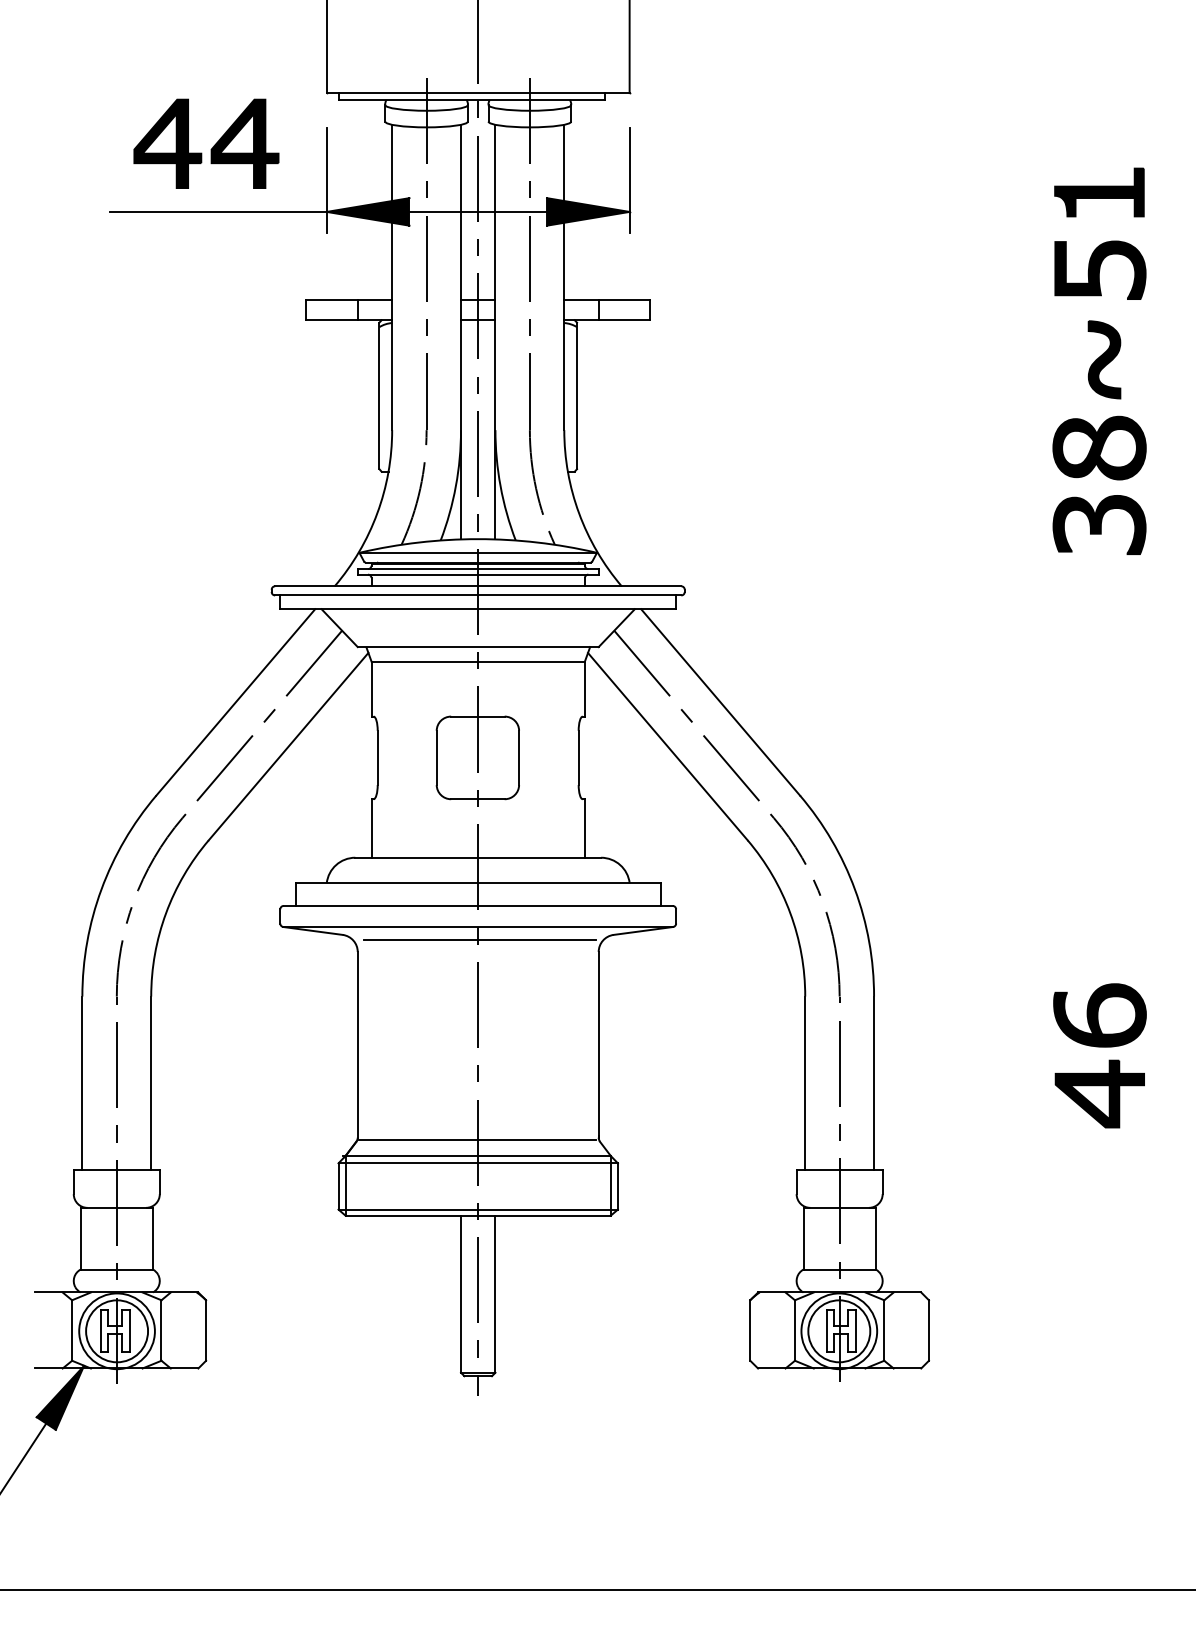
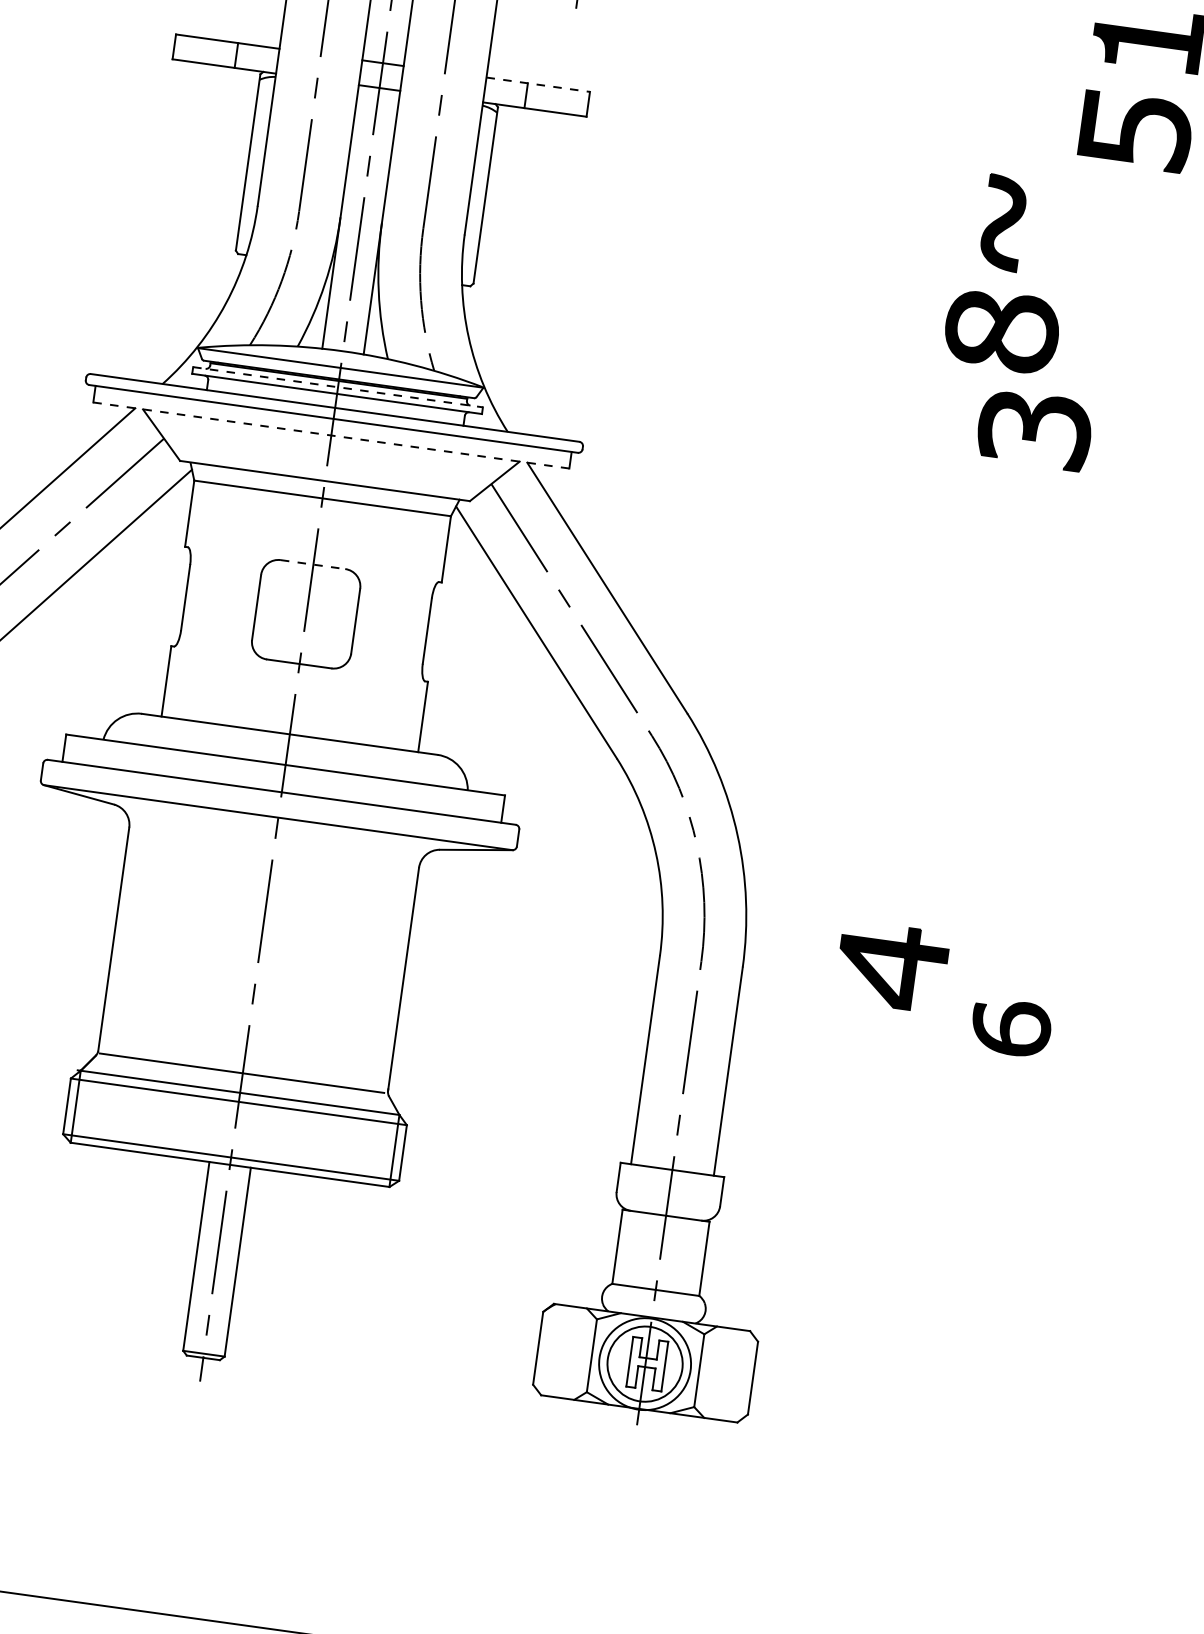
line: (607, 299) -> (538, 84), solid -> dashed
part: (1104, 359) -> (1003, 222), moved
part: (1099, 447) -> (1002, 330), moved
part: (1099, 524) -> (1034, 429), moved
line: (478, 569) -> (338, 387), solid -> dashed
line: (478, 609) -> (331, 435), solid -> dashed
line: (477, 716) -> (312, 564), solid -> dashed
line: (479, 940) -> (277, 834), removed
part: (1099, 1015) -> (1010, 1027), size x0.7
part: (1099, 1093) -> (891, 965), moved

